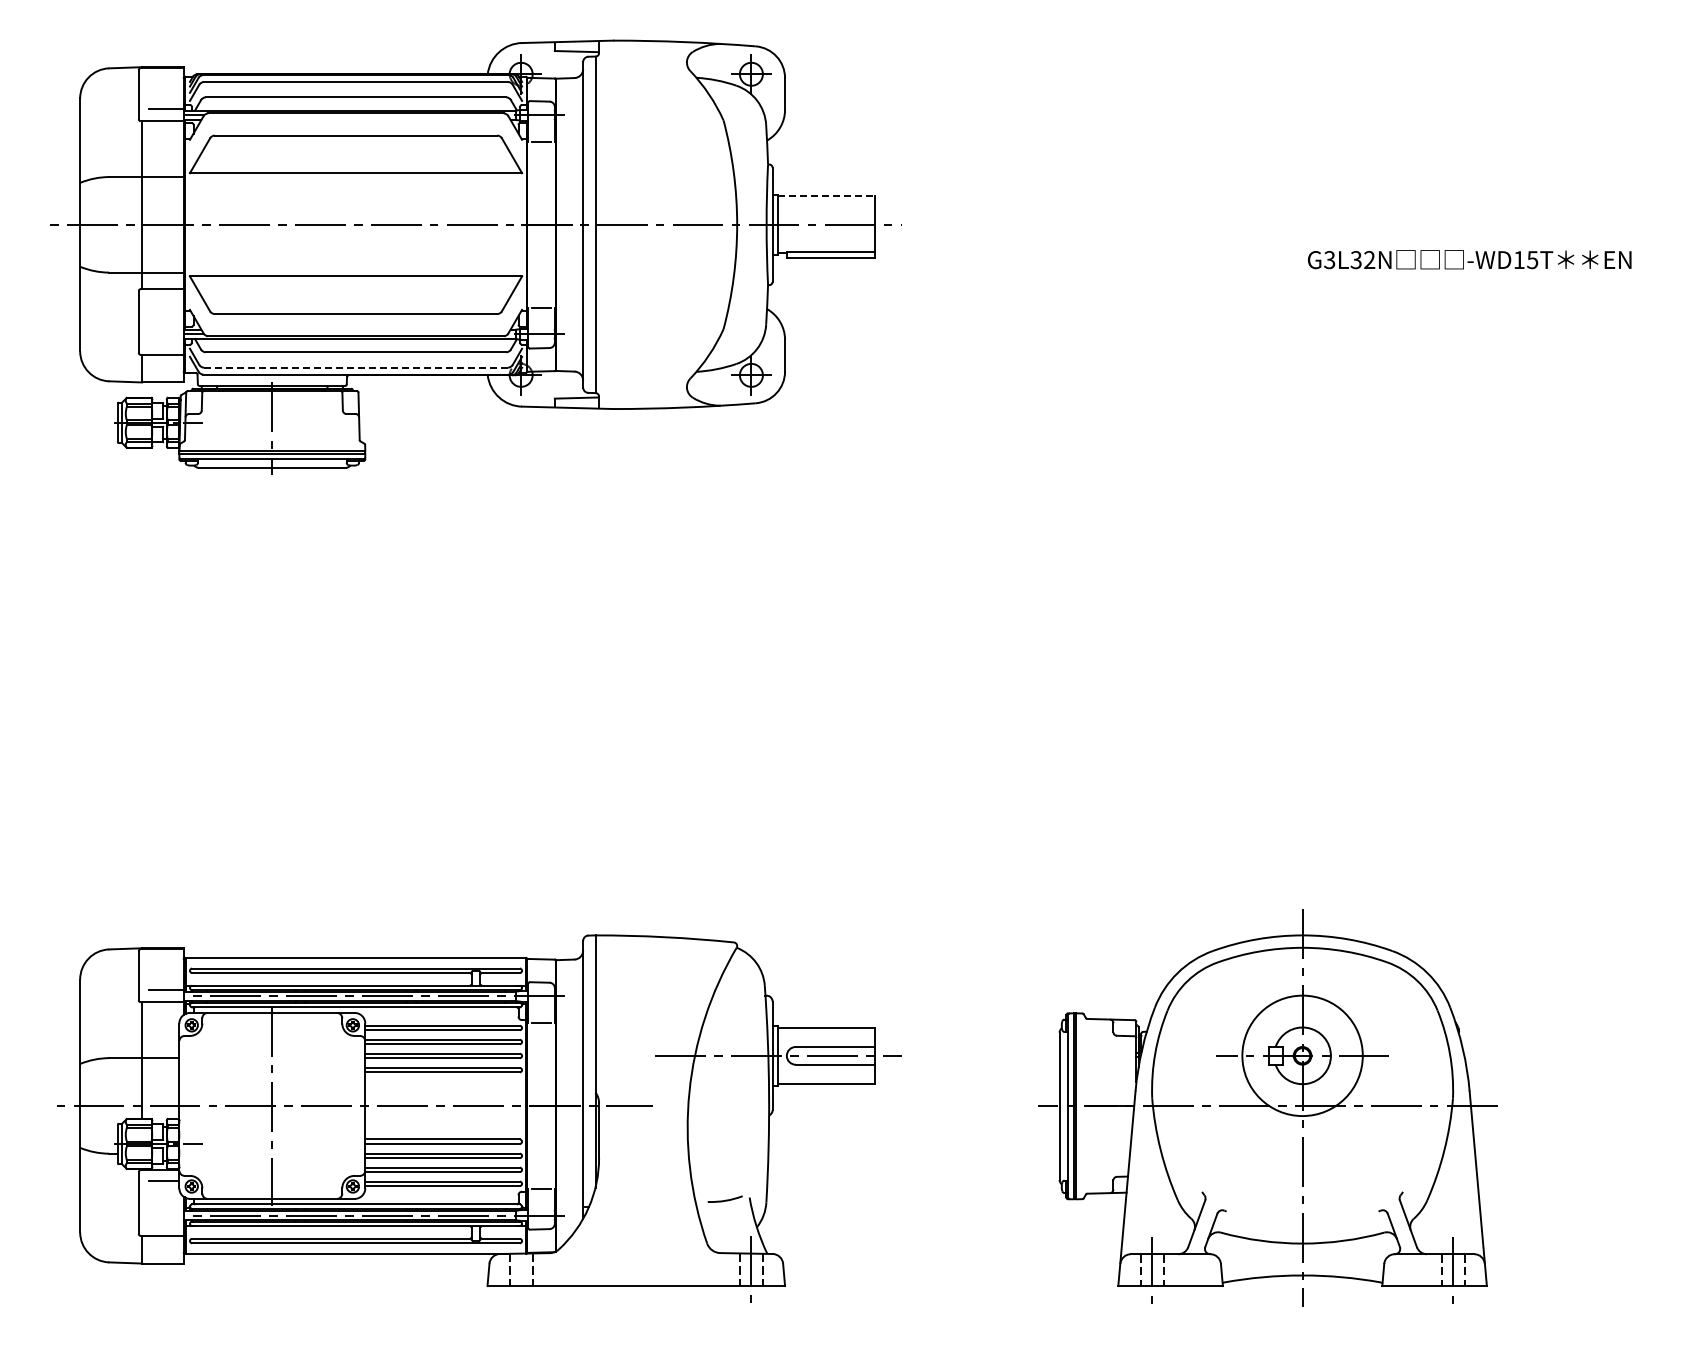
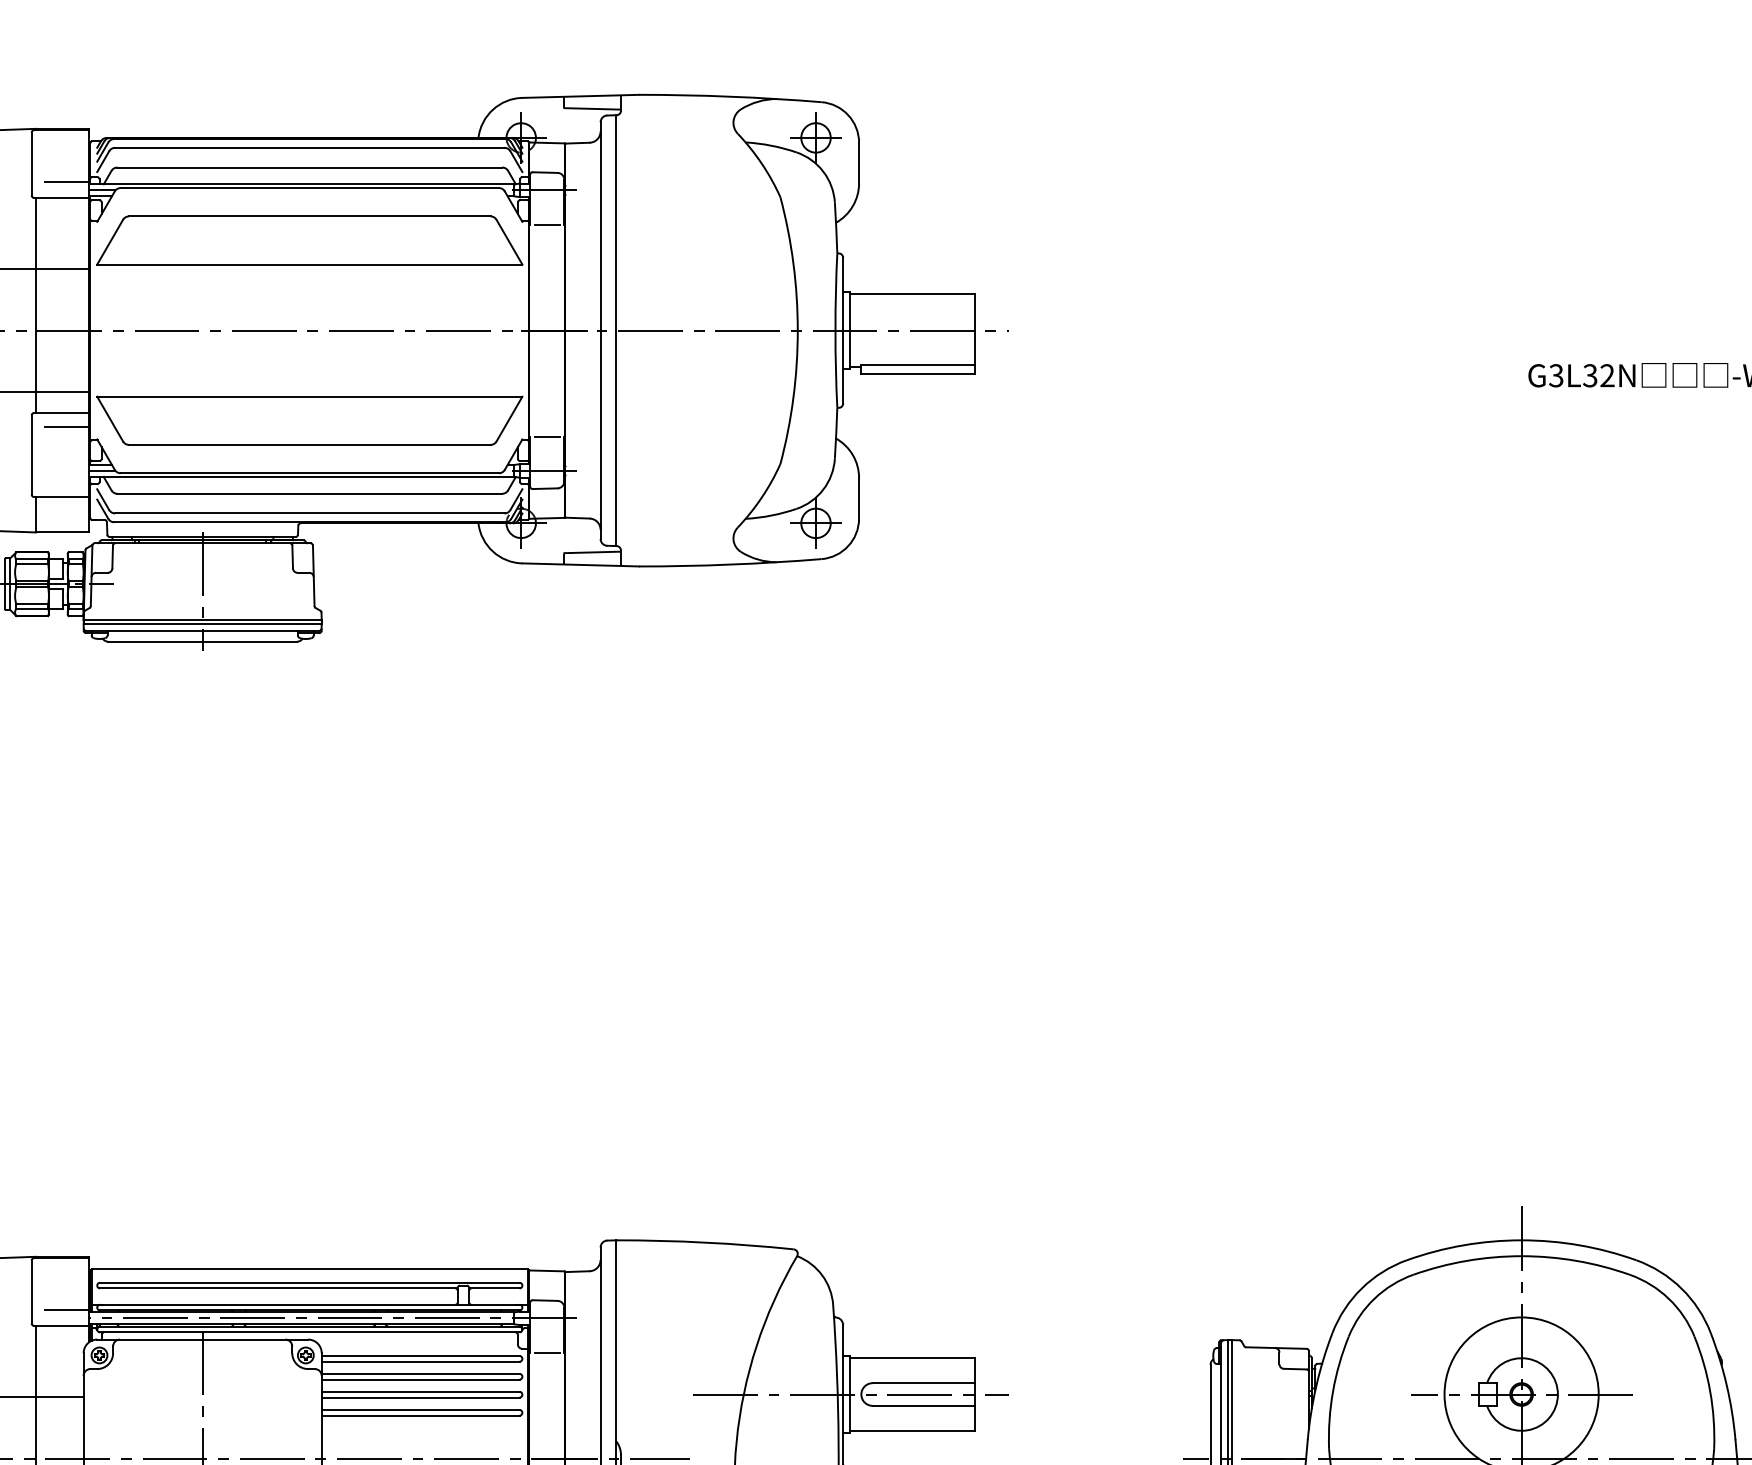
line: (826, 196) -> (912, 294), dashed -> solid
line: (166, 300) -> (67, 427), added
line: (355, 367) -> (309, 513), dashed -> solid

